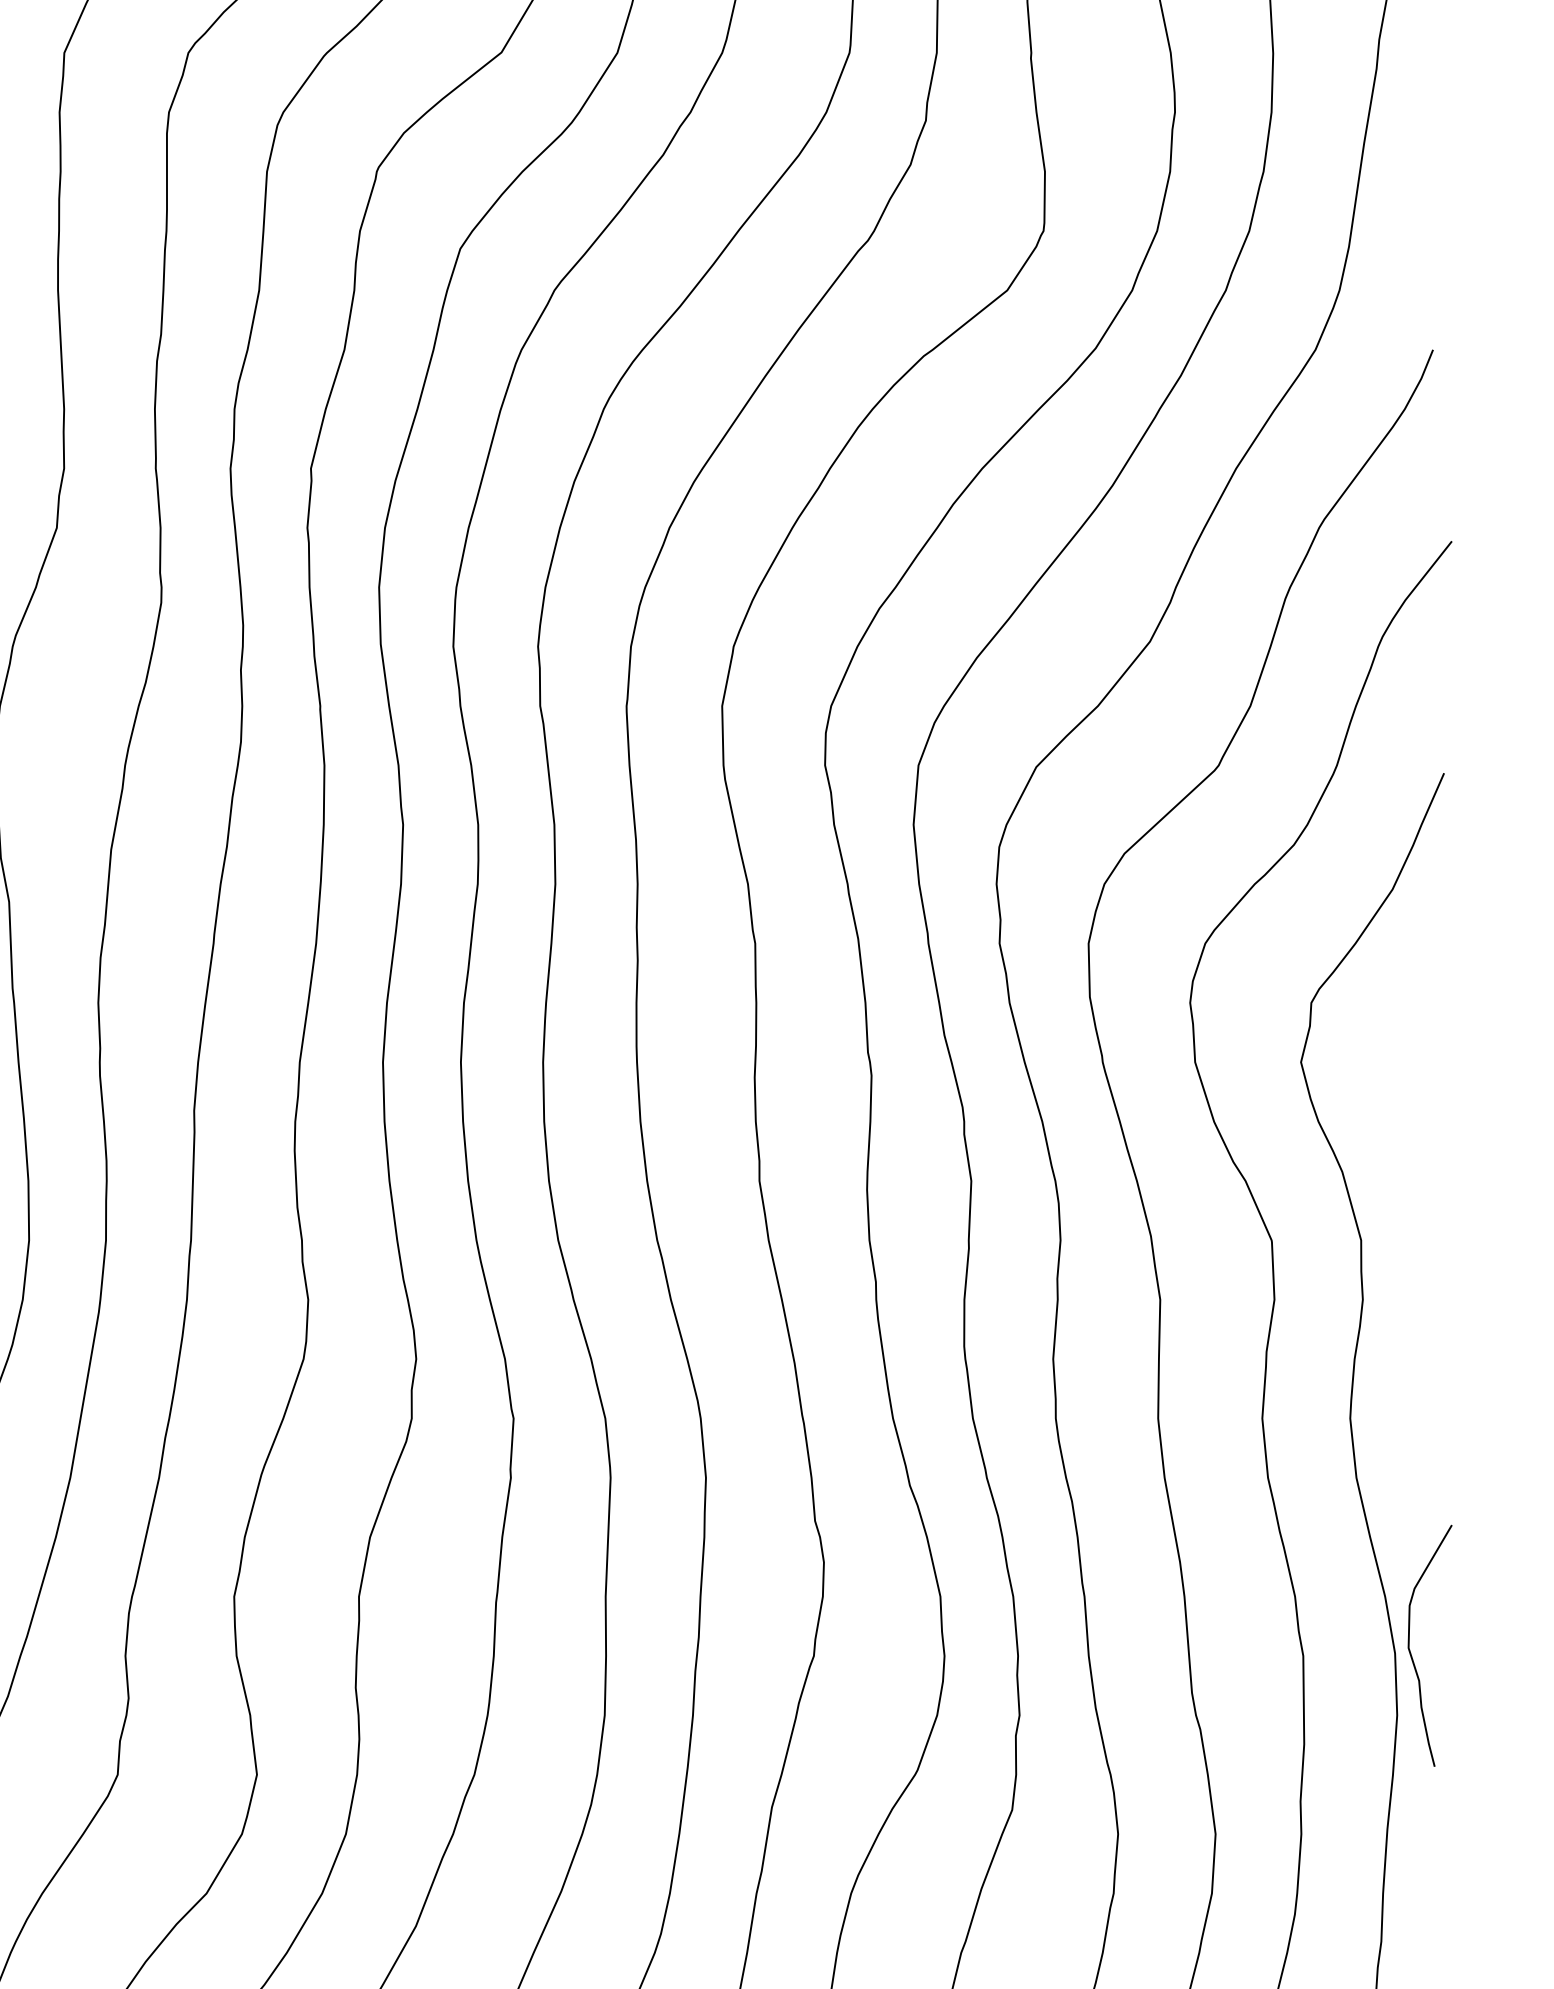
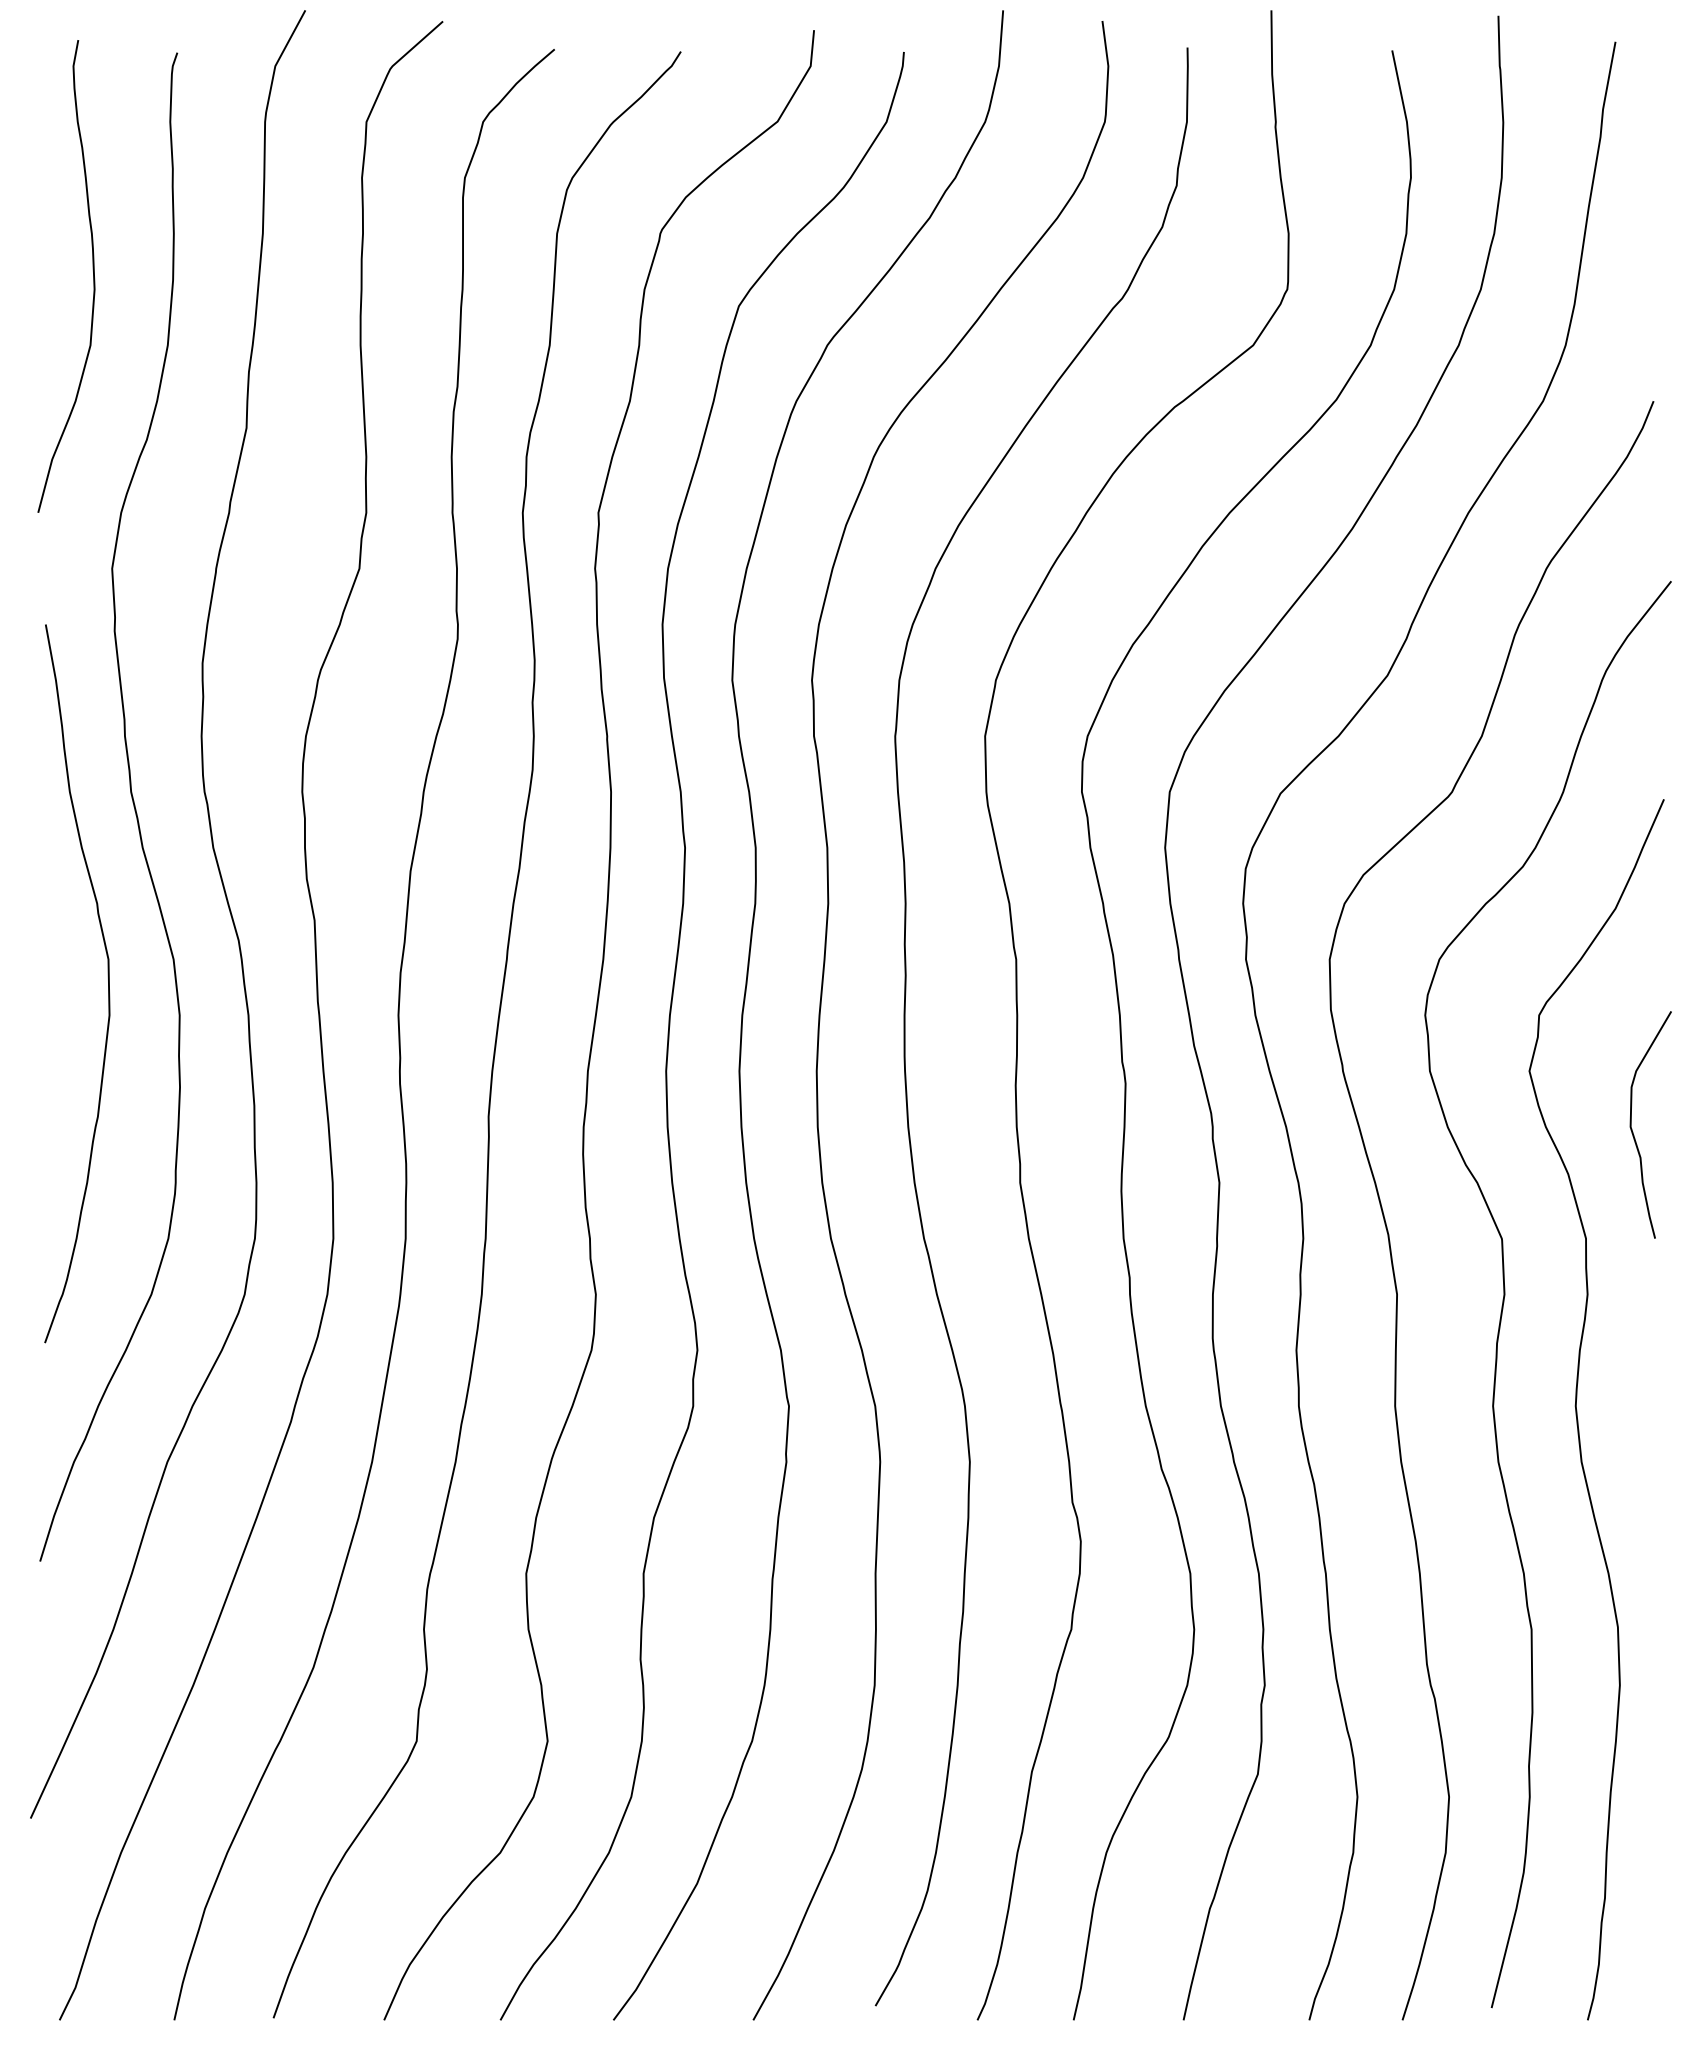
curve: (1410, 1649) -> (1632, 1128), moved

